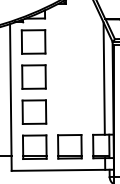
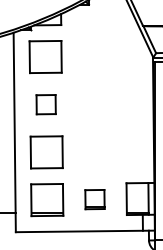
part: (33, 76) -> (45, 103), size x0.6
line: (103, 78) -> (140, 106), removed
part: (69, 146) -> (94, 199), size x0.6

